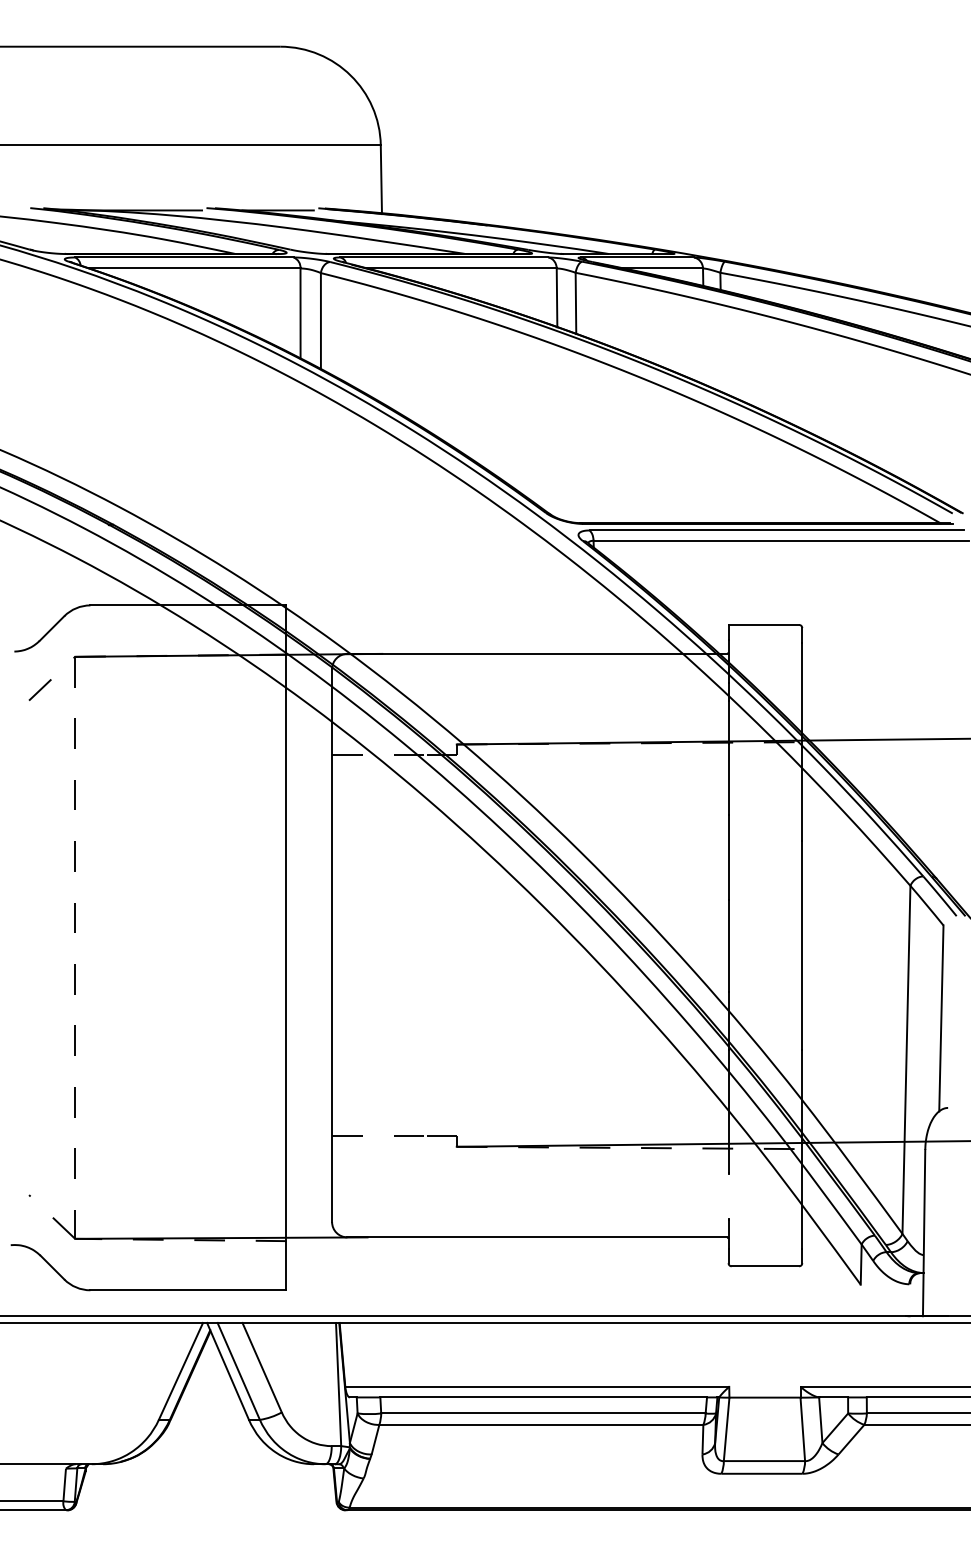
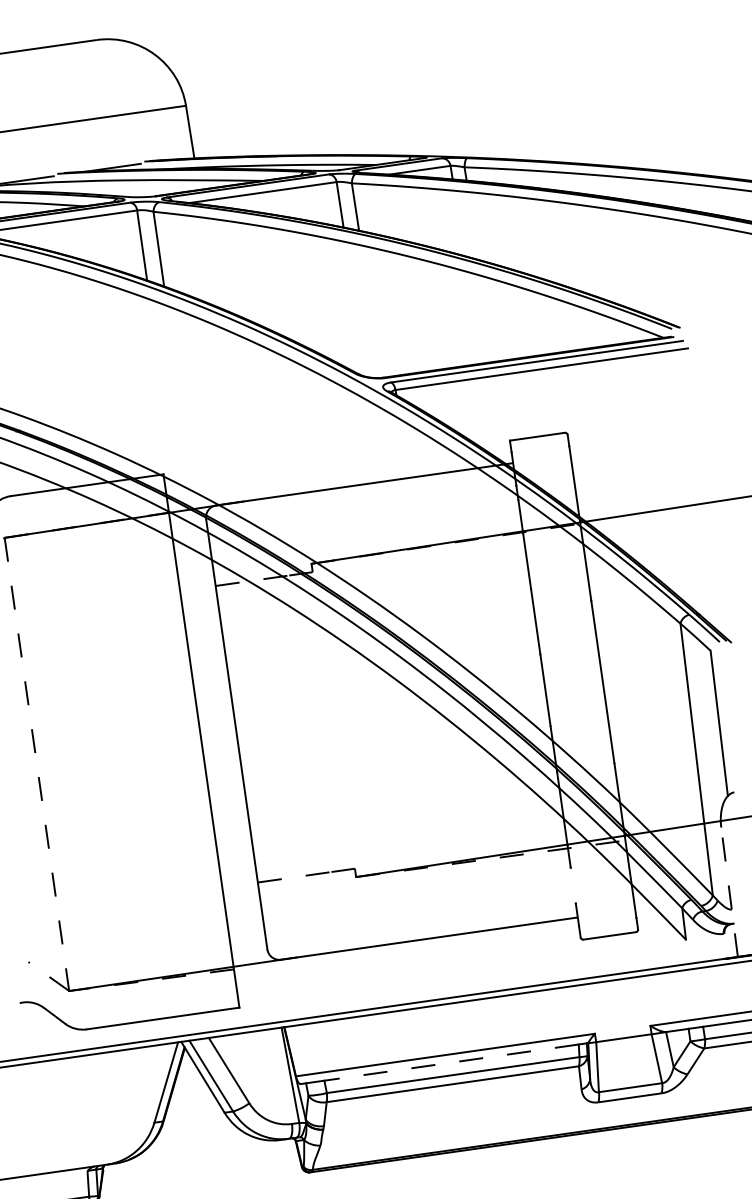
line: (924, 1232) -> (729, 891), solid -> dashed
line: (543, 1397) -> (451, 1062), solid -> dashed

